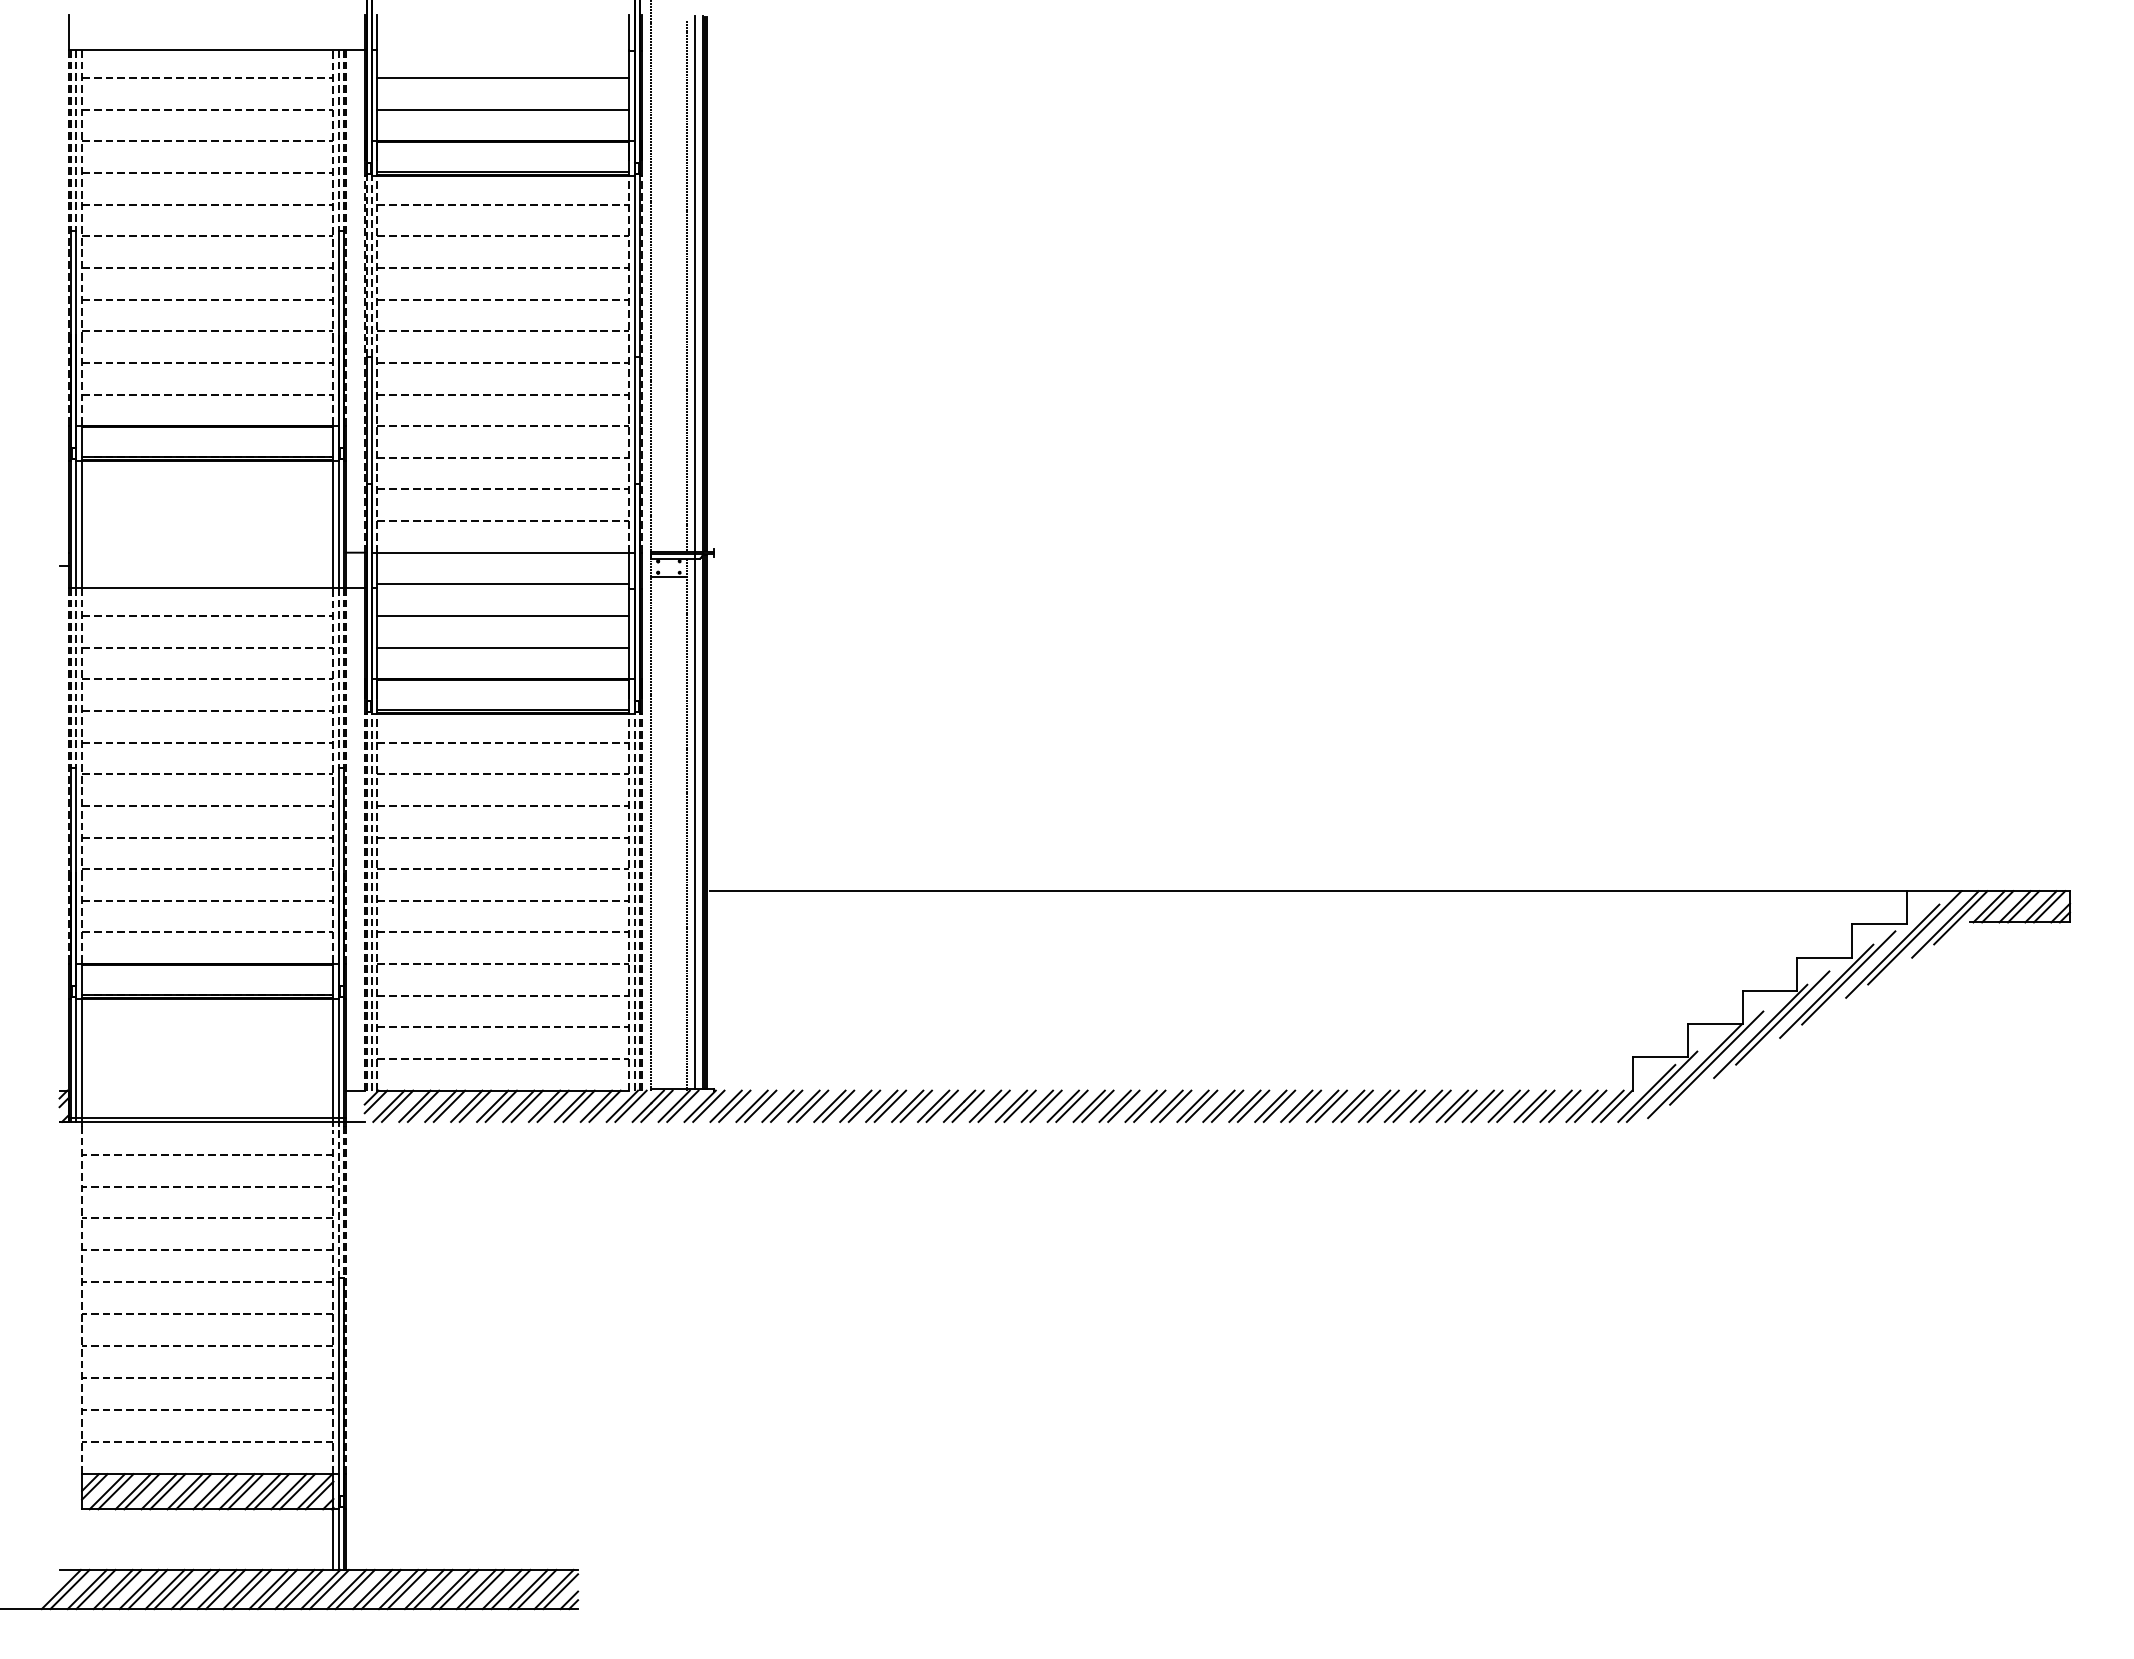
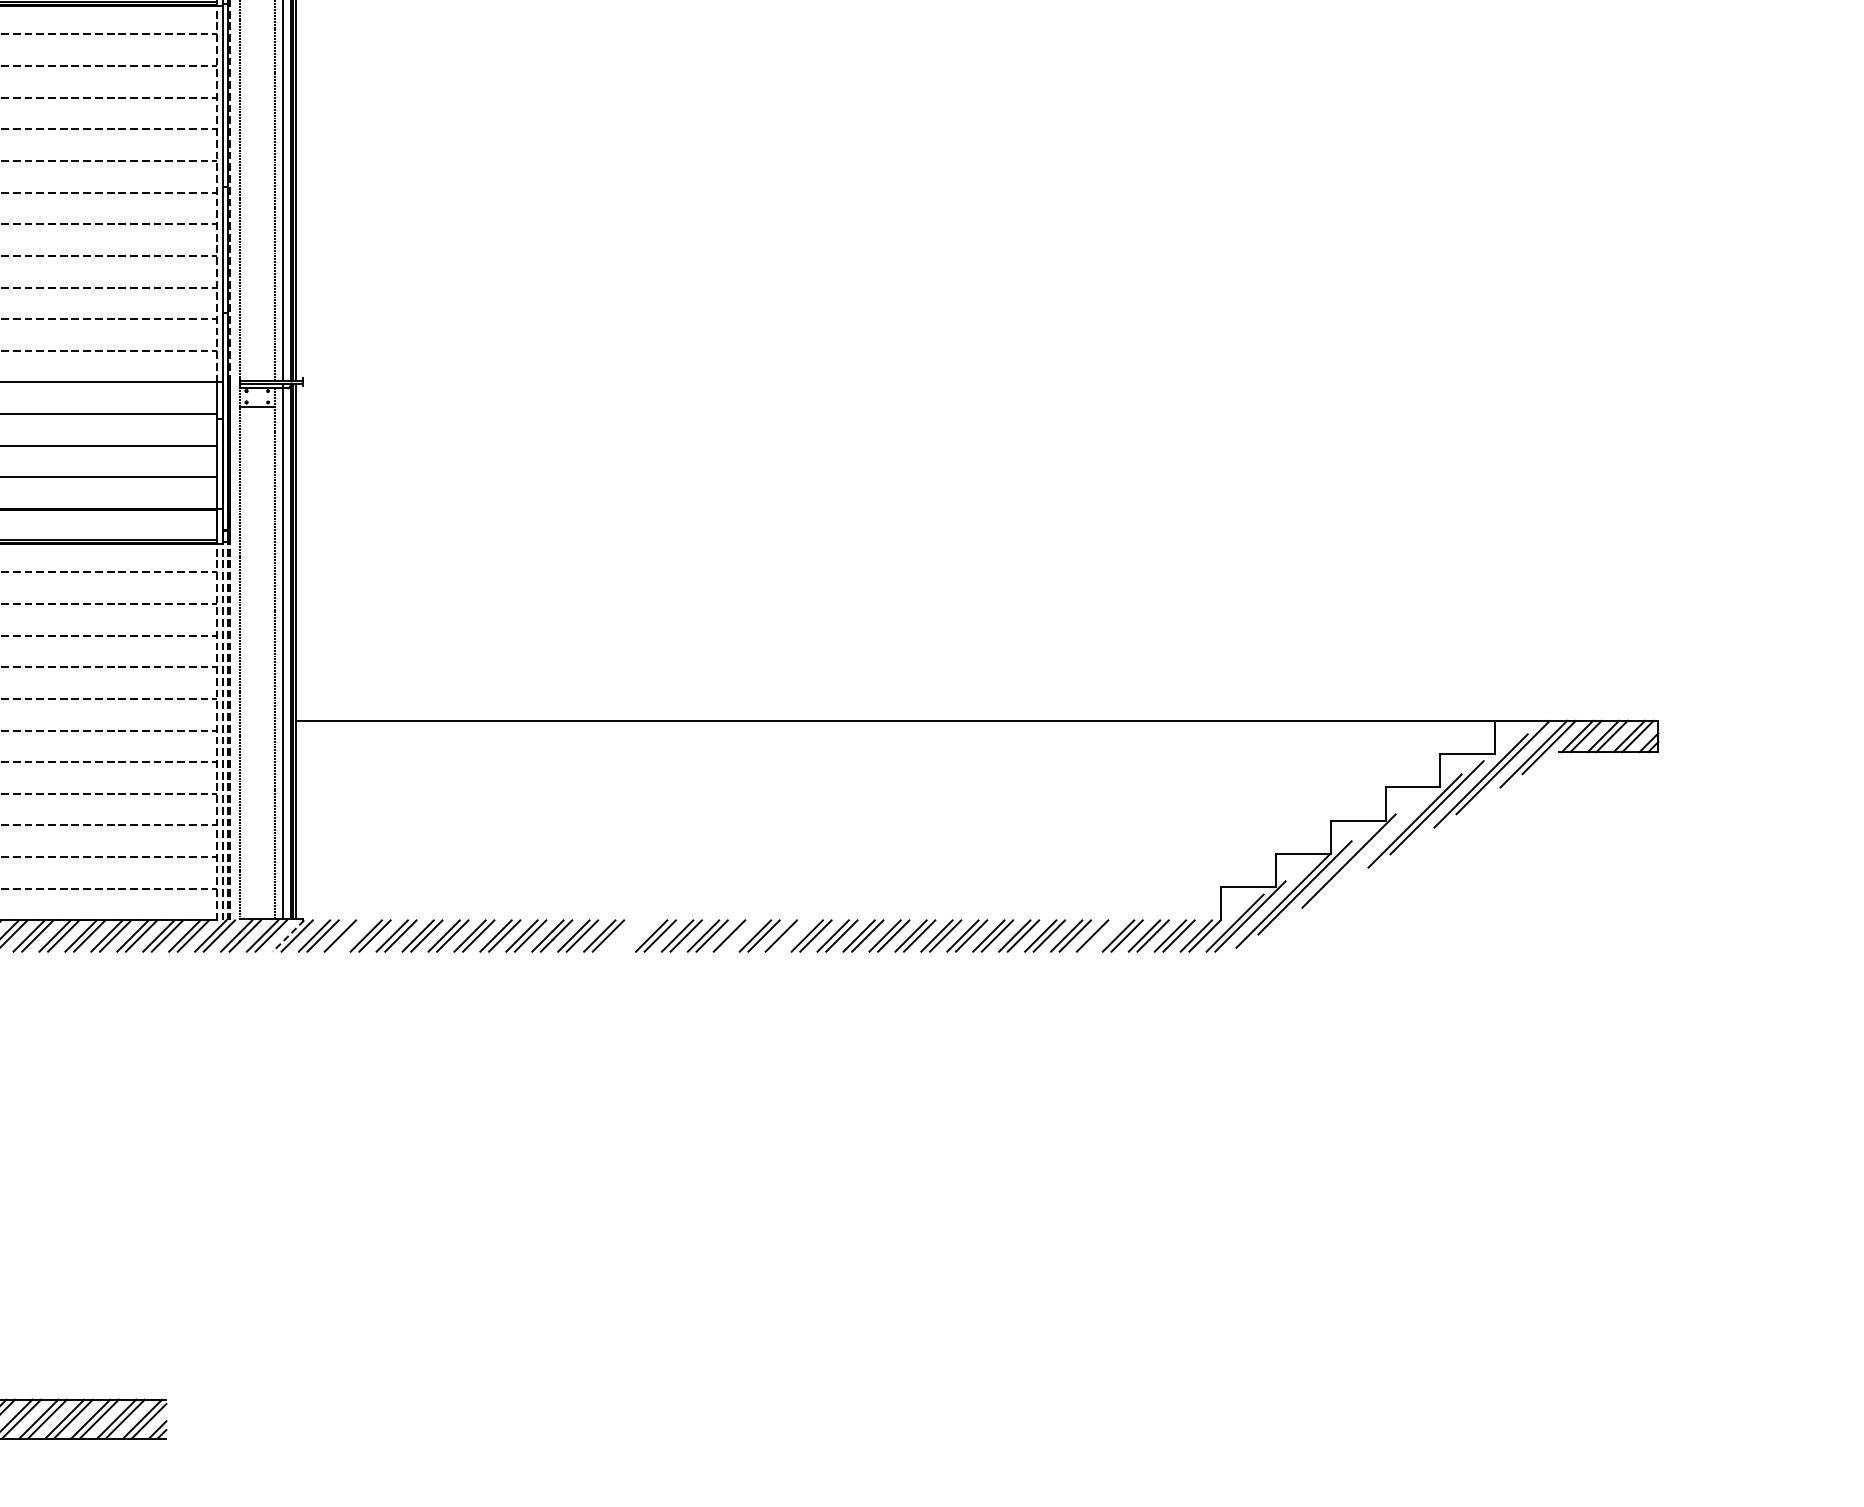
line: (1782, 1017) -> (1370, 847), removed
line: (760, 1105) -> (348, 935), removed
part: (1041, 1105) -> (629, 935), removed
line: (1149, 1105) -> (737, 935), removed
line: (1201, 1105) -> (789, 935), removed
line: (1512, 1105) -> (1100, 935), removed
line: (699, 1106) -> (287, 936), solid -> dashed

